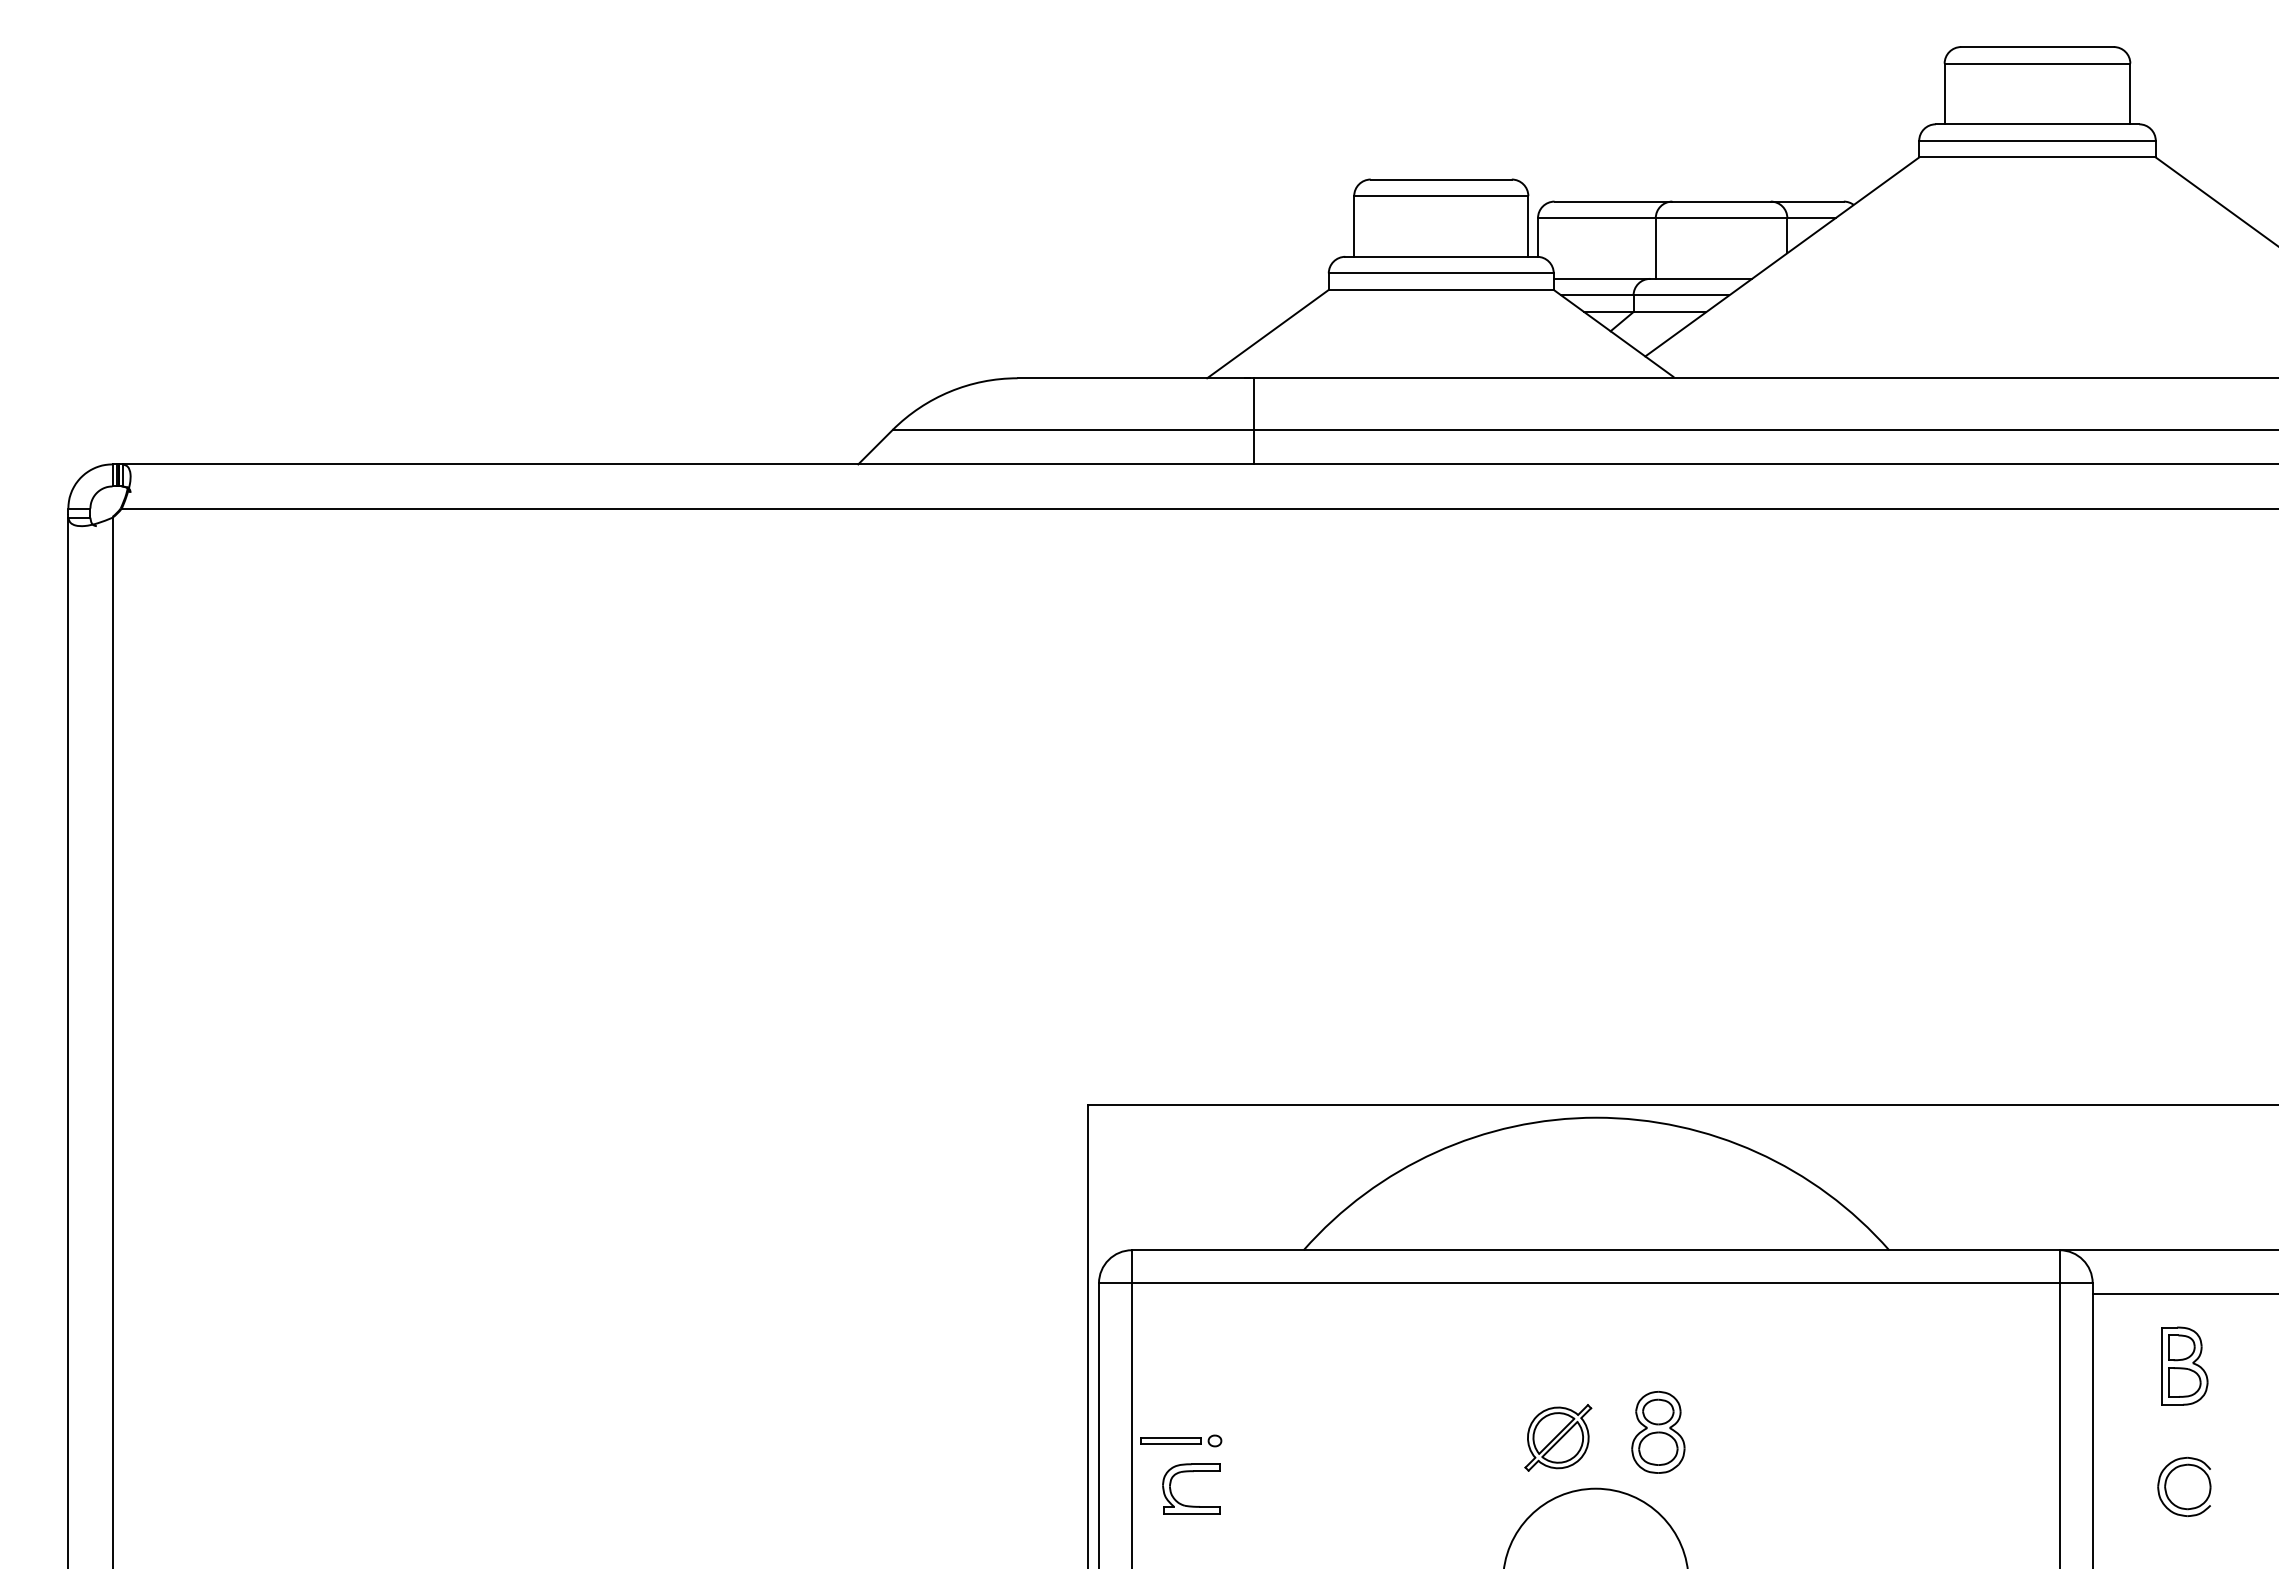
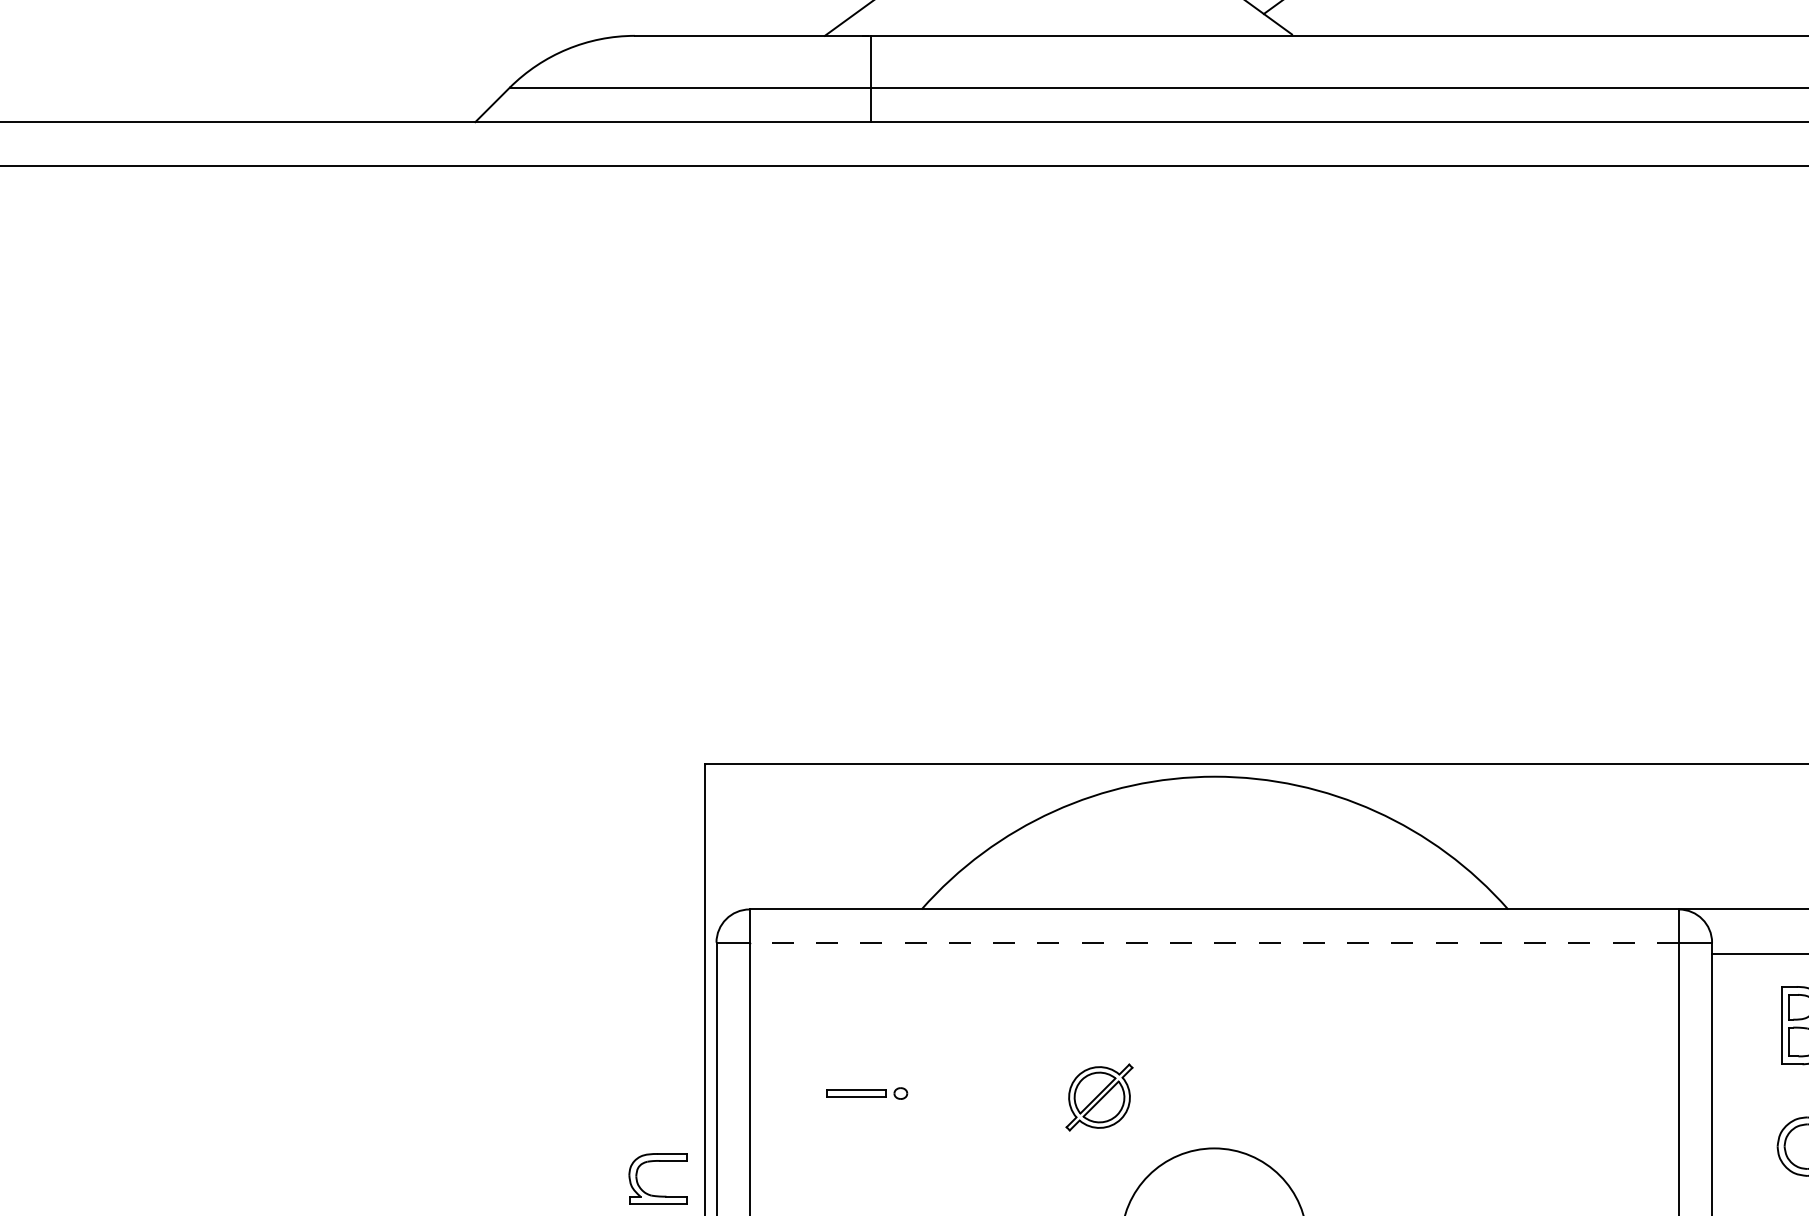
line: (1595, 1283) -> (1213, 942), solid -> dashed
part: (1658, 1431) -> (1277, 1091), removed
part: (1558, 1437) -> (1099, 1097), moved
part: (1181, 1440) -> (867, 1093), moved
part: (1191, 1472) -> (657, 1162), moved

